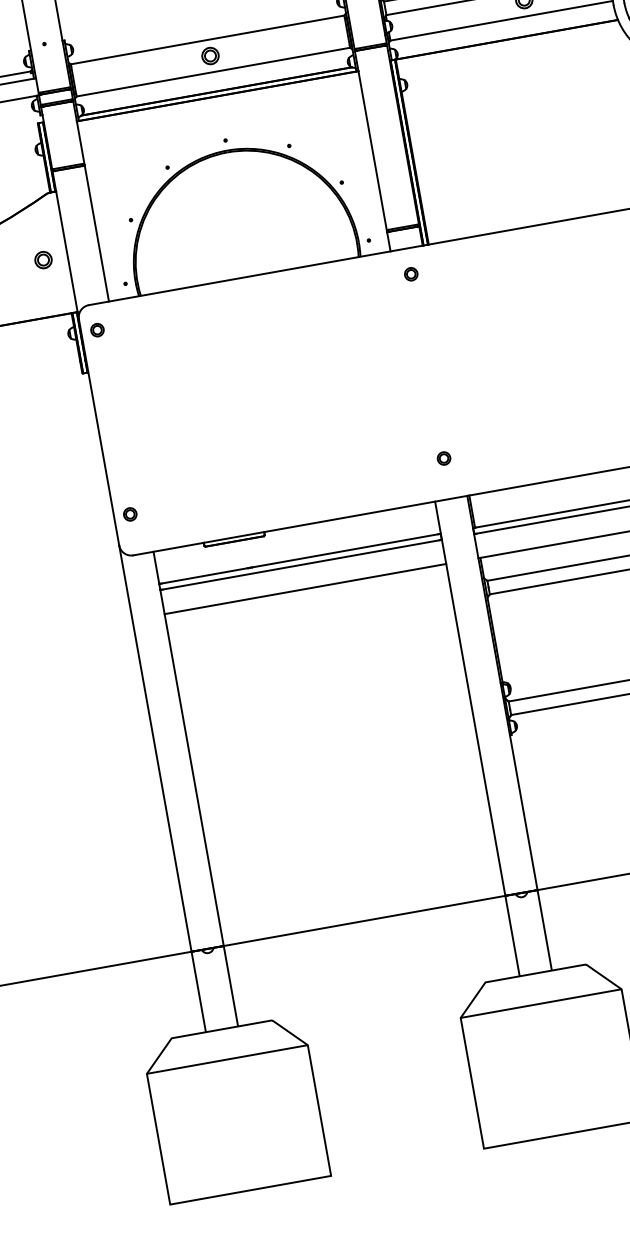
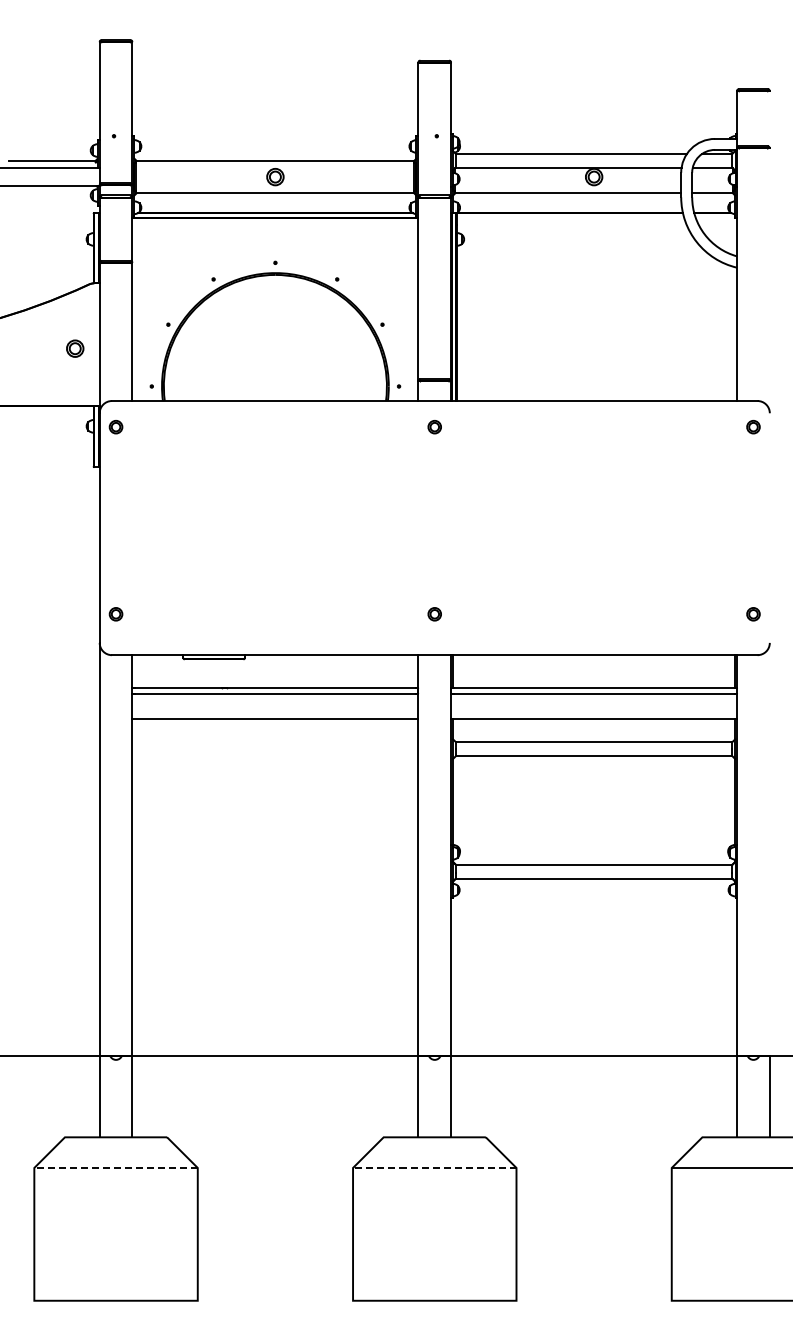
line: (540, 1003) -> (434, 1167), solid -> dashed
line: (227, 1058) -> (116, 1167), solid -> dashed

